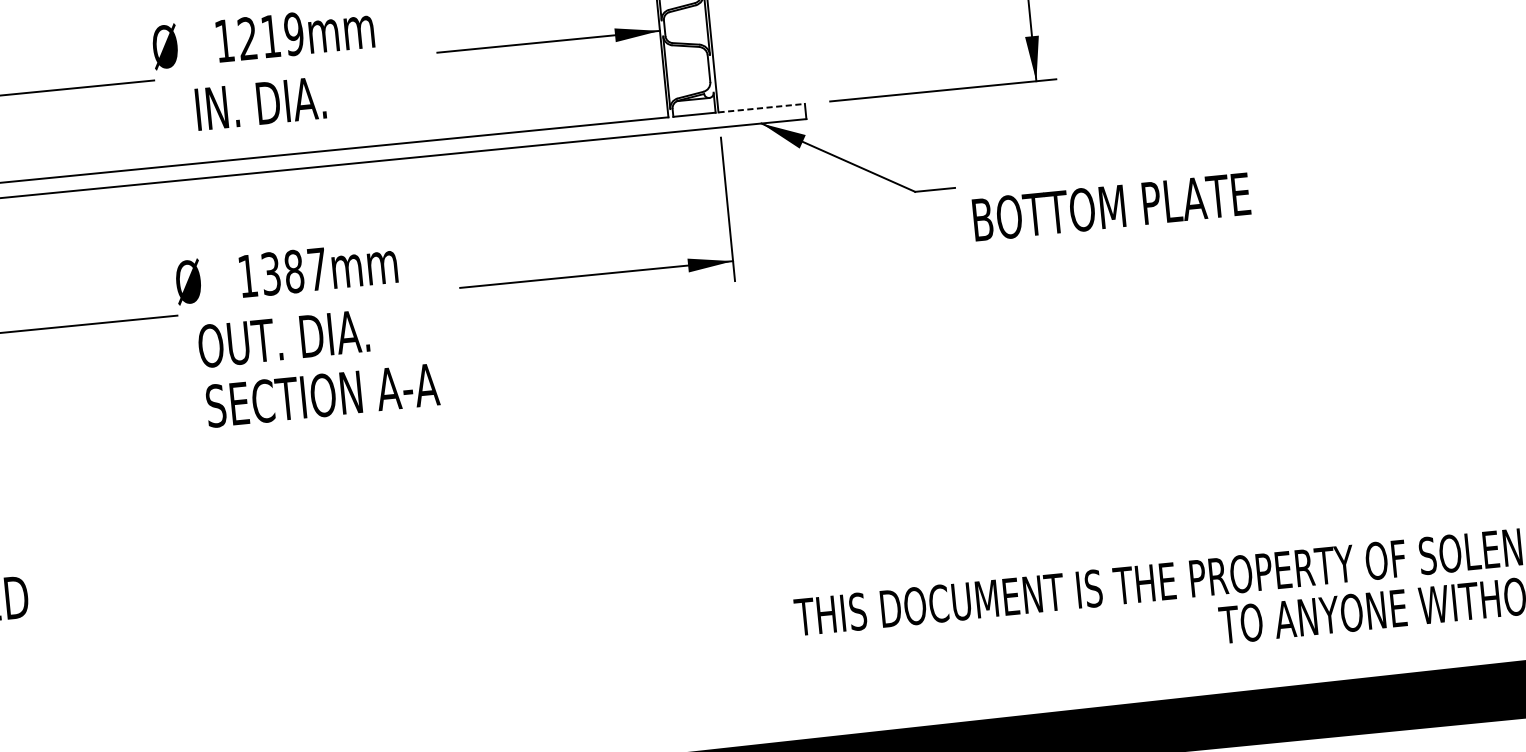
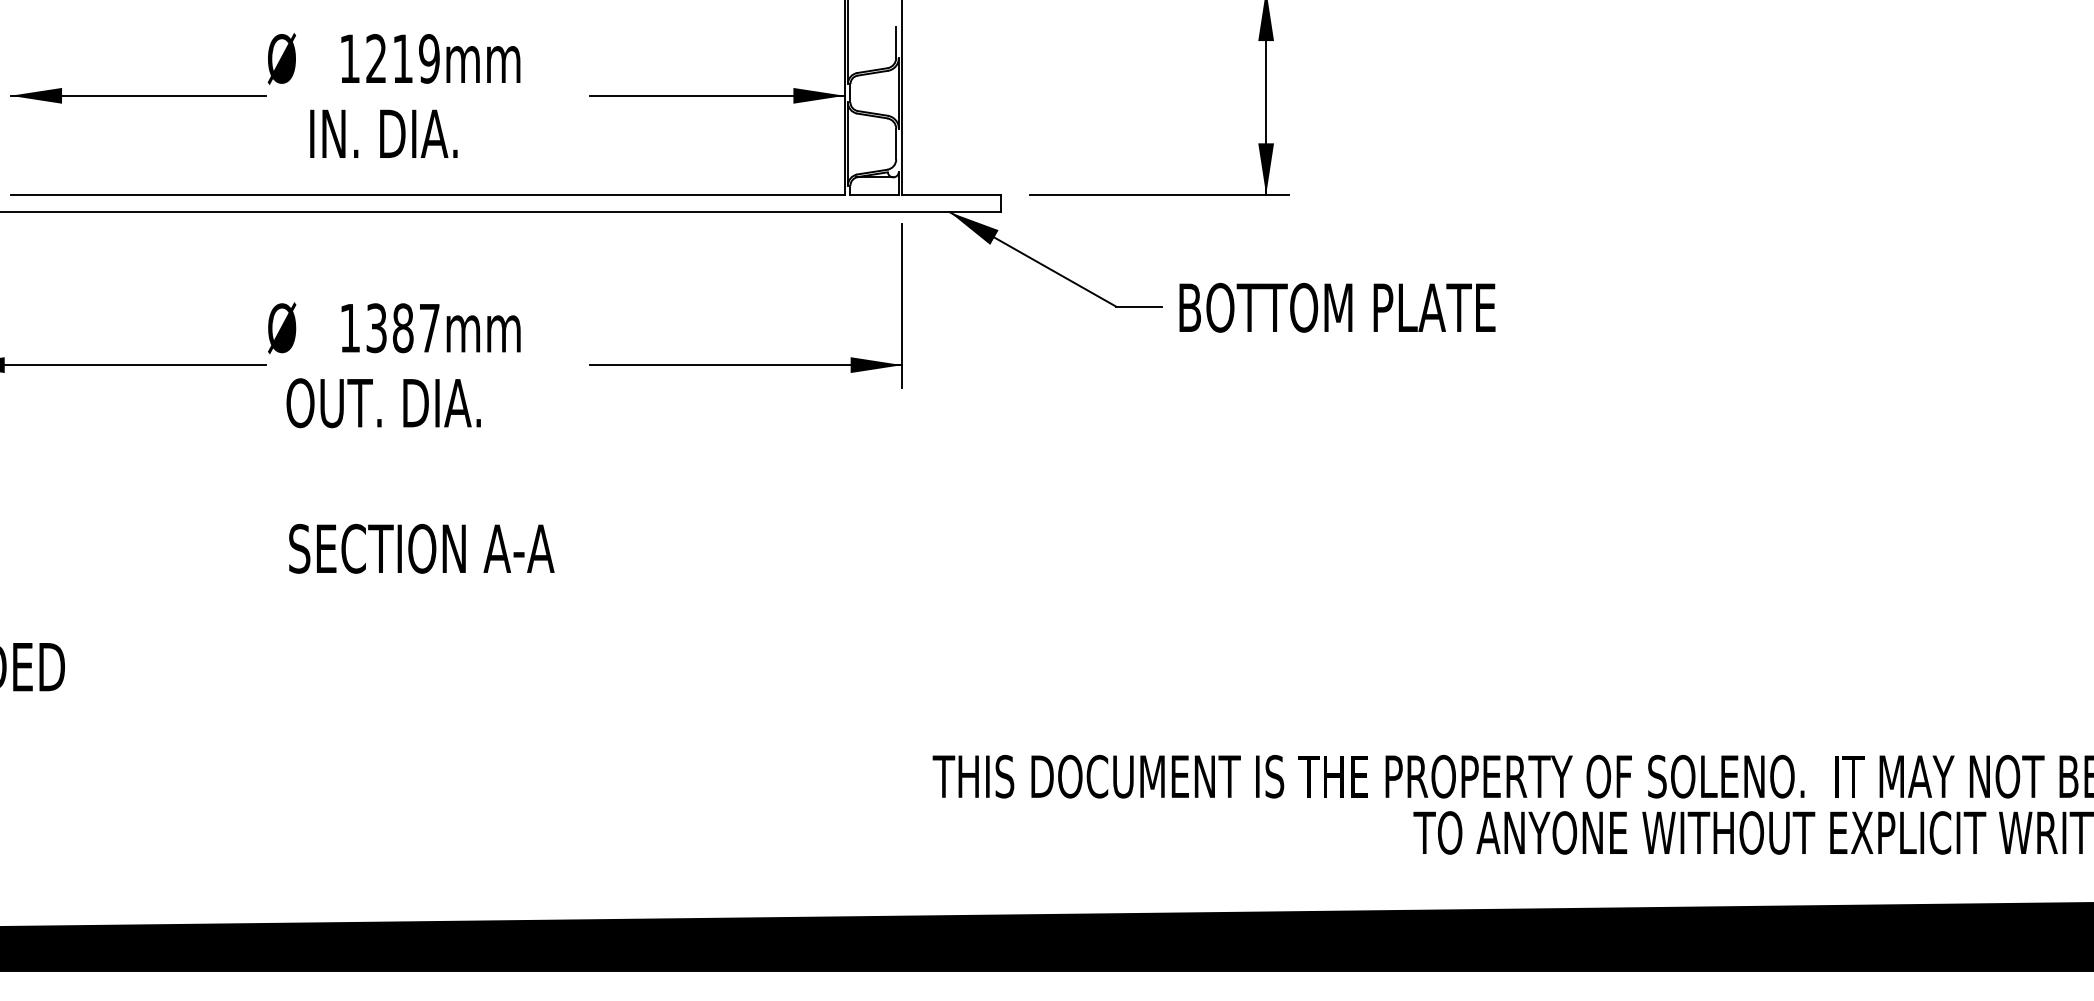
line: (762, 107) -> (952, 194), dashed -> solid
text: (1111, 206) -> (1337, 307), moved
text: (322, 395) -> (421, 548), moved

